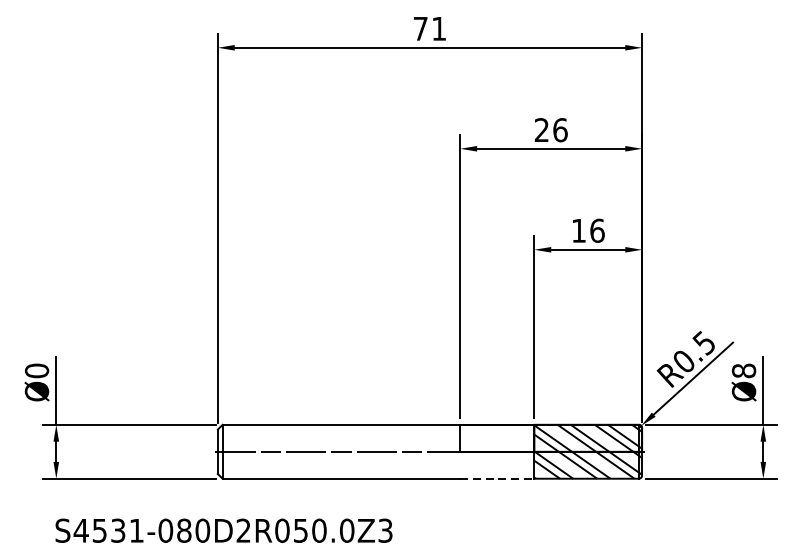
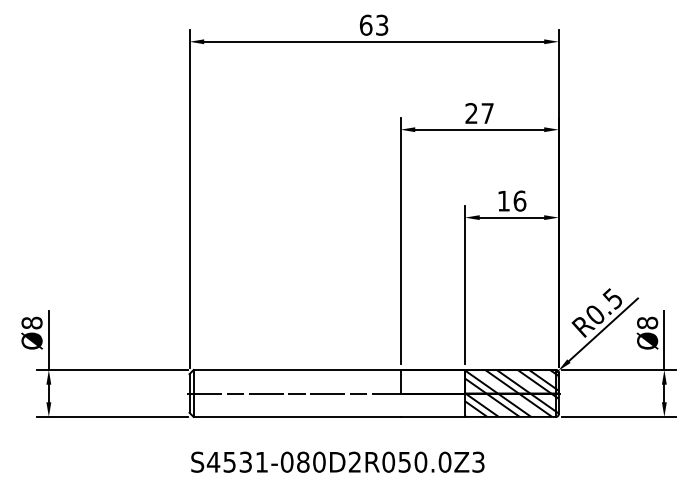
text: (429, 27) -> (373, 24), 71 -> 63
text: (560, 130) -> (487, 113), 26 -> 27
text: (37, 370) -> (32, 322), Ø0 -> Ø8
line: (498, 478) -> (433, 416), dashed -> solid
text: (223, 529) -> (337, 461), moved

